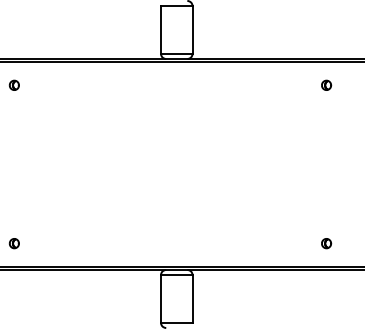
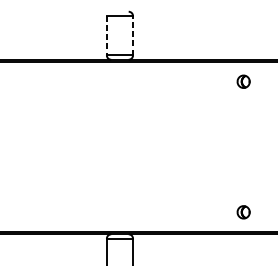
line: (160, 29) -> (106, 35), solid -> dashed
line: (192, 29) -> (132, 35), solid -> dashed
part: (326, 84) -> (243, 80), size x1.6
part: (326, 243) -> (243, 212), size x1.6

